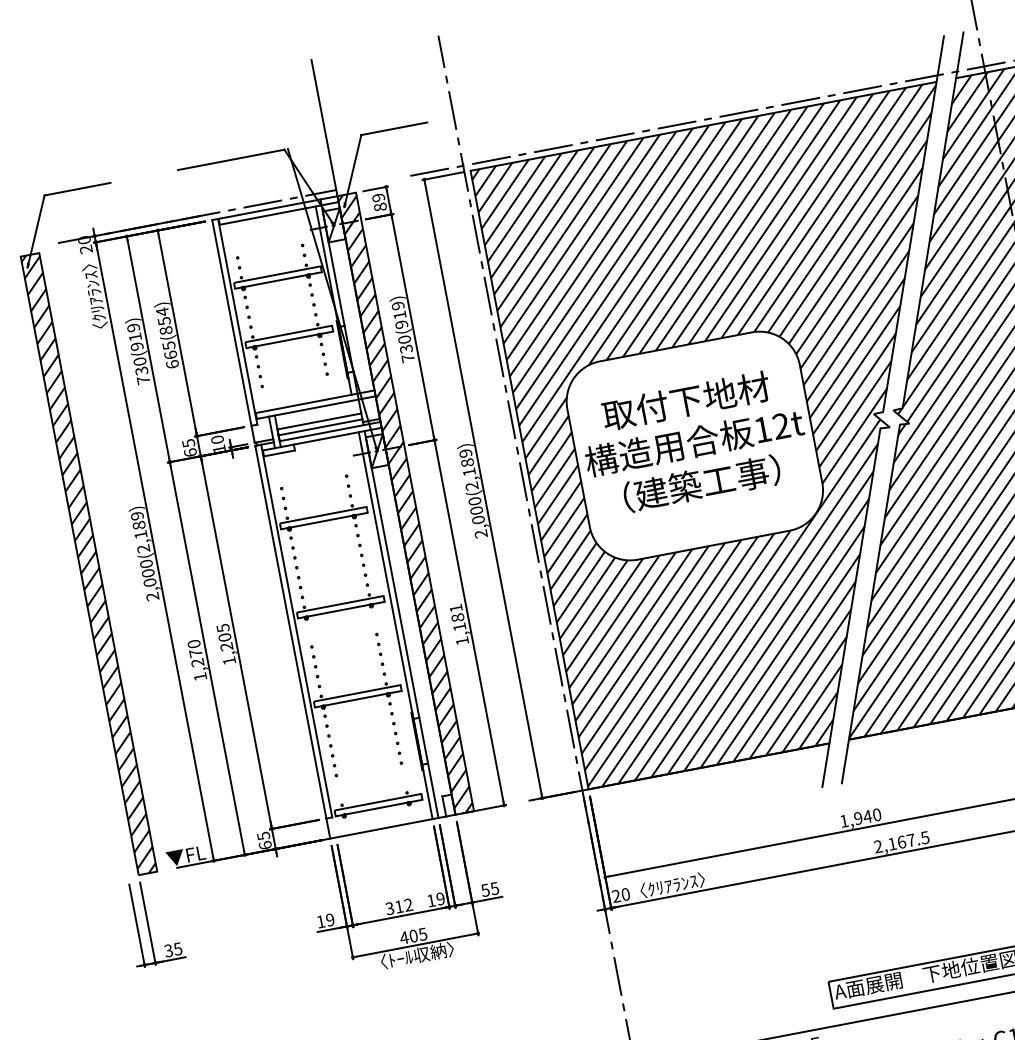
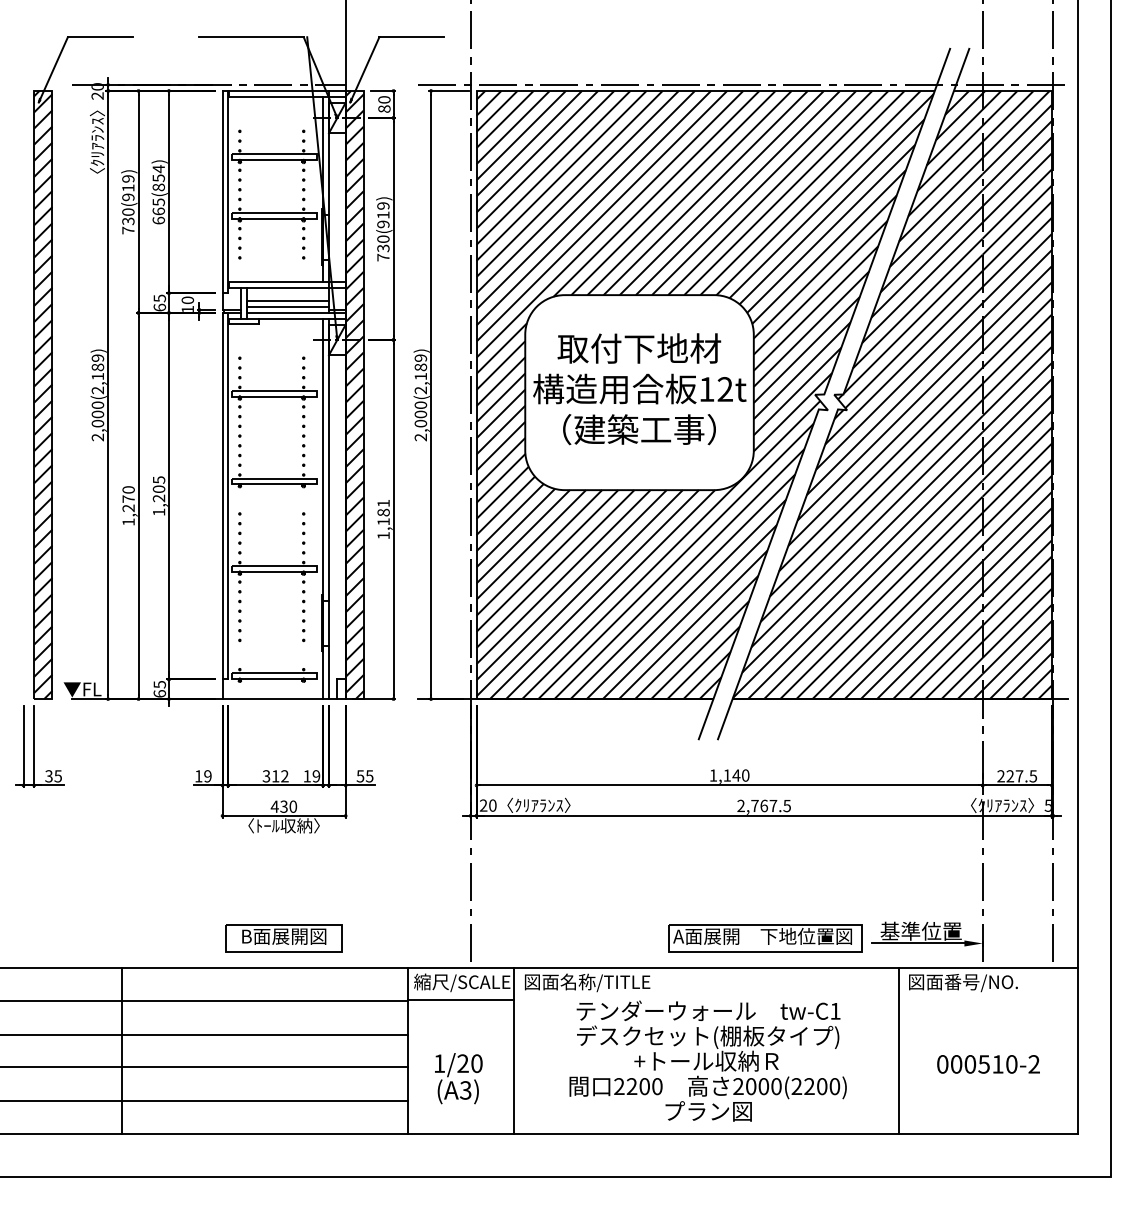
text: (378, 197) -> (384, 99), 89 -> 80
text: (857, 818) -> (726, 775), 1,940 -> 1,140
text: (891, 843) -> (754, 805), 2,167.5 -> 2,767.5
text: (418, 935) -> (288, 806), 405 -> 430

